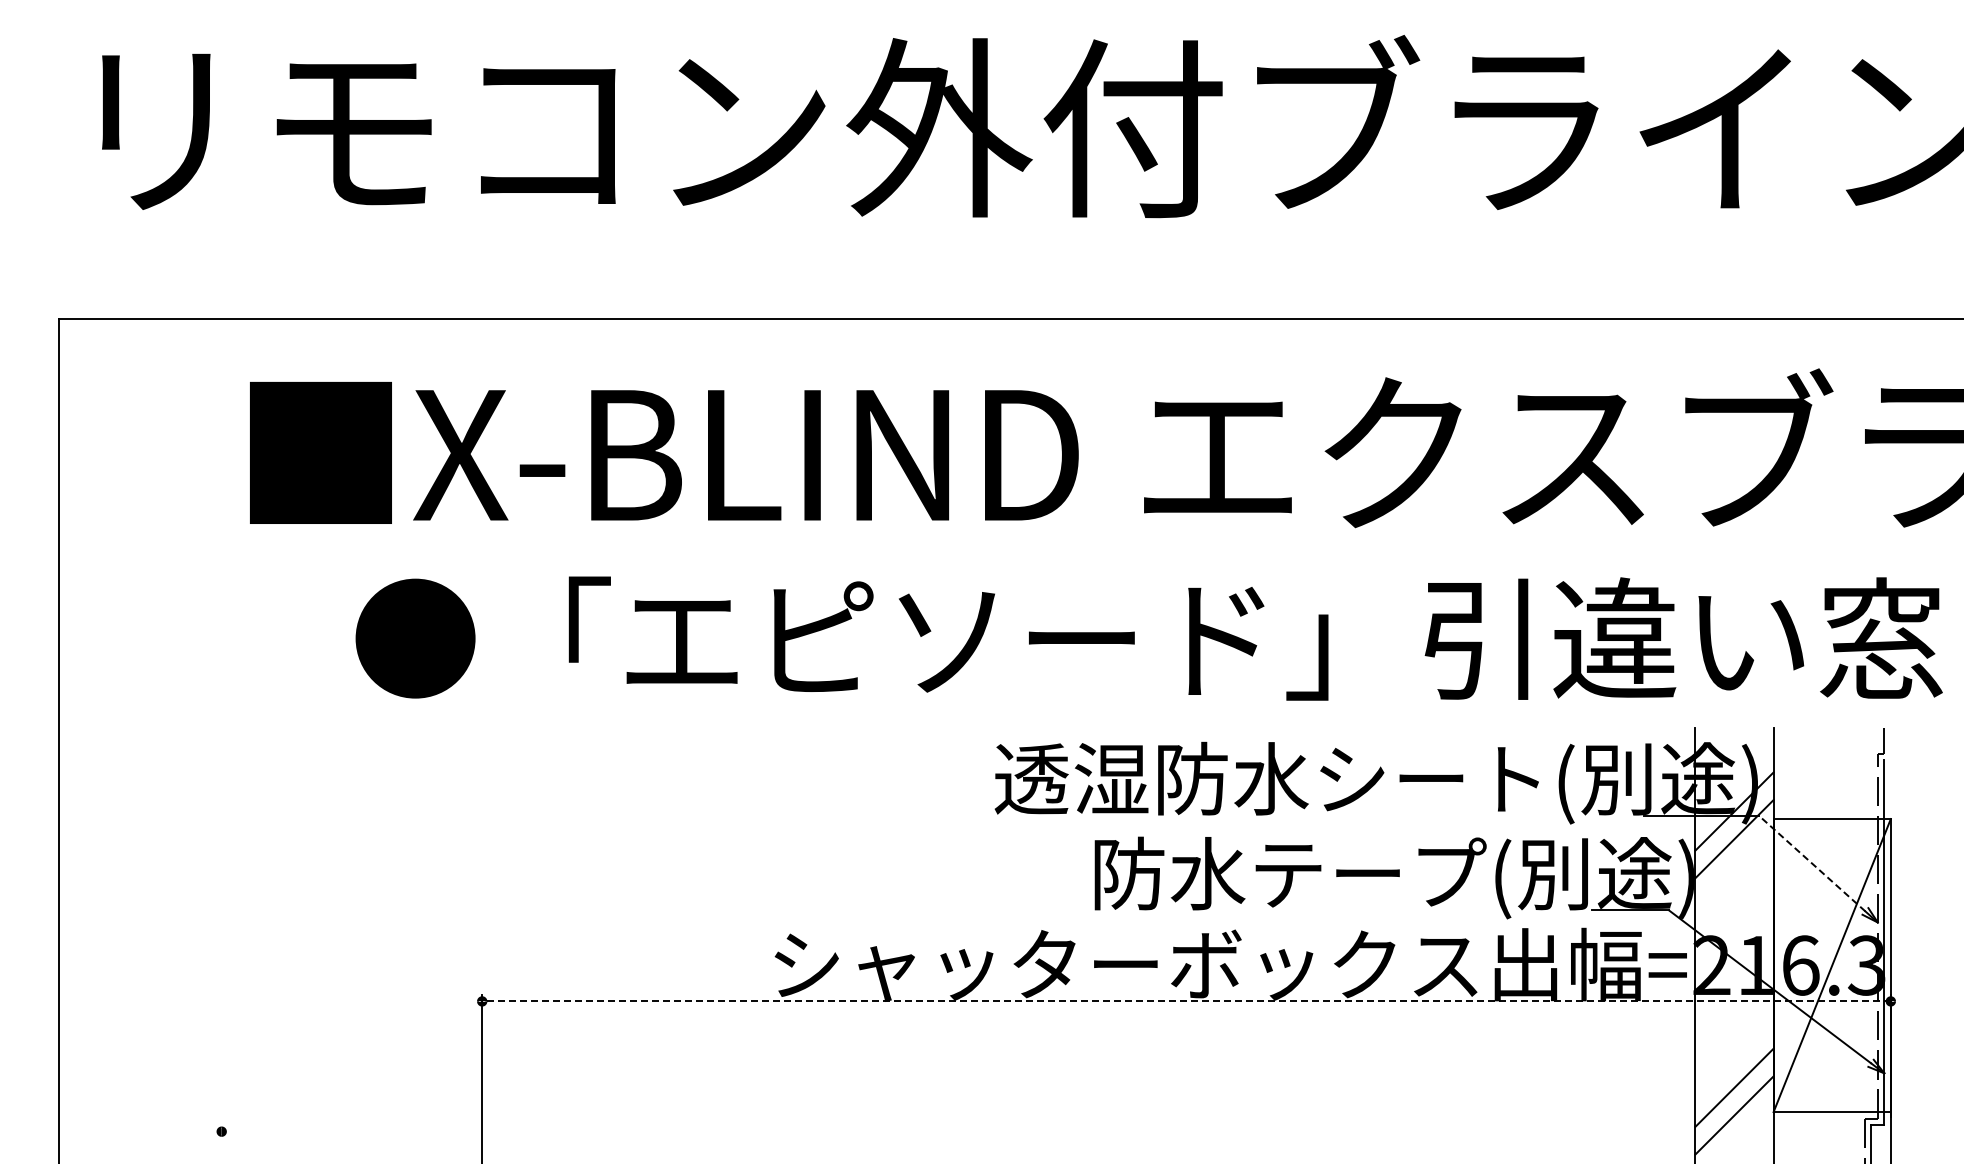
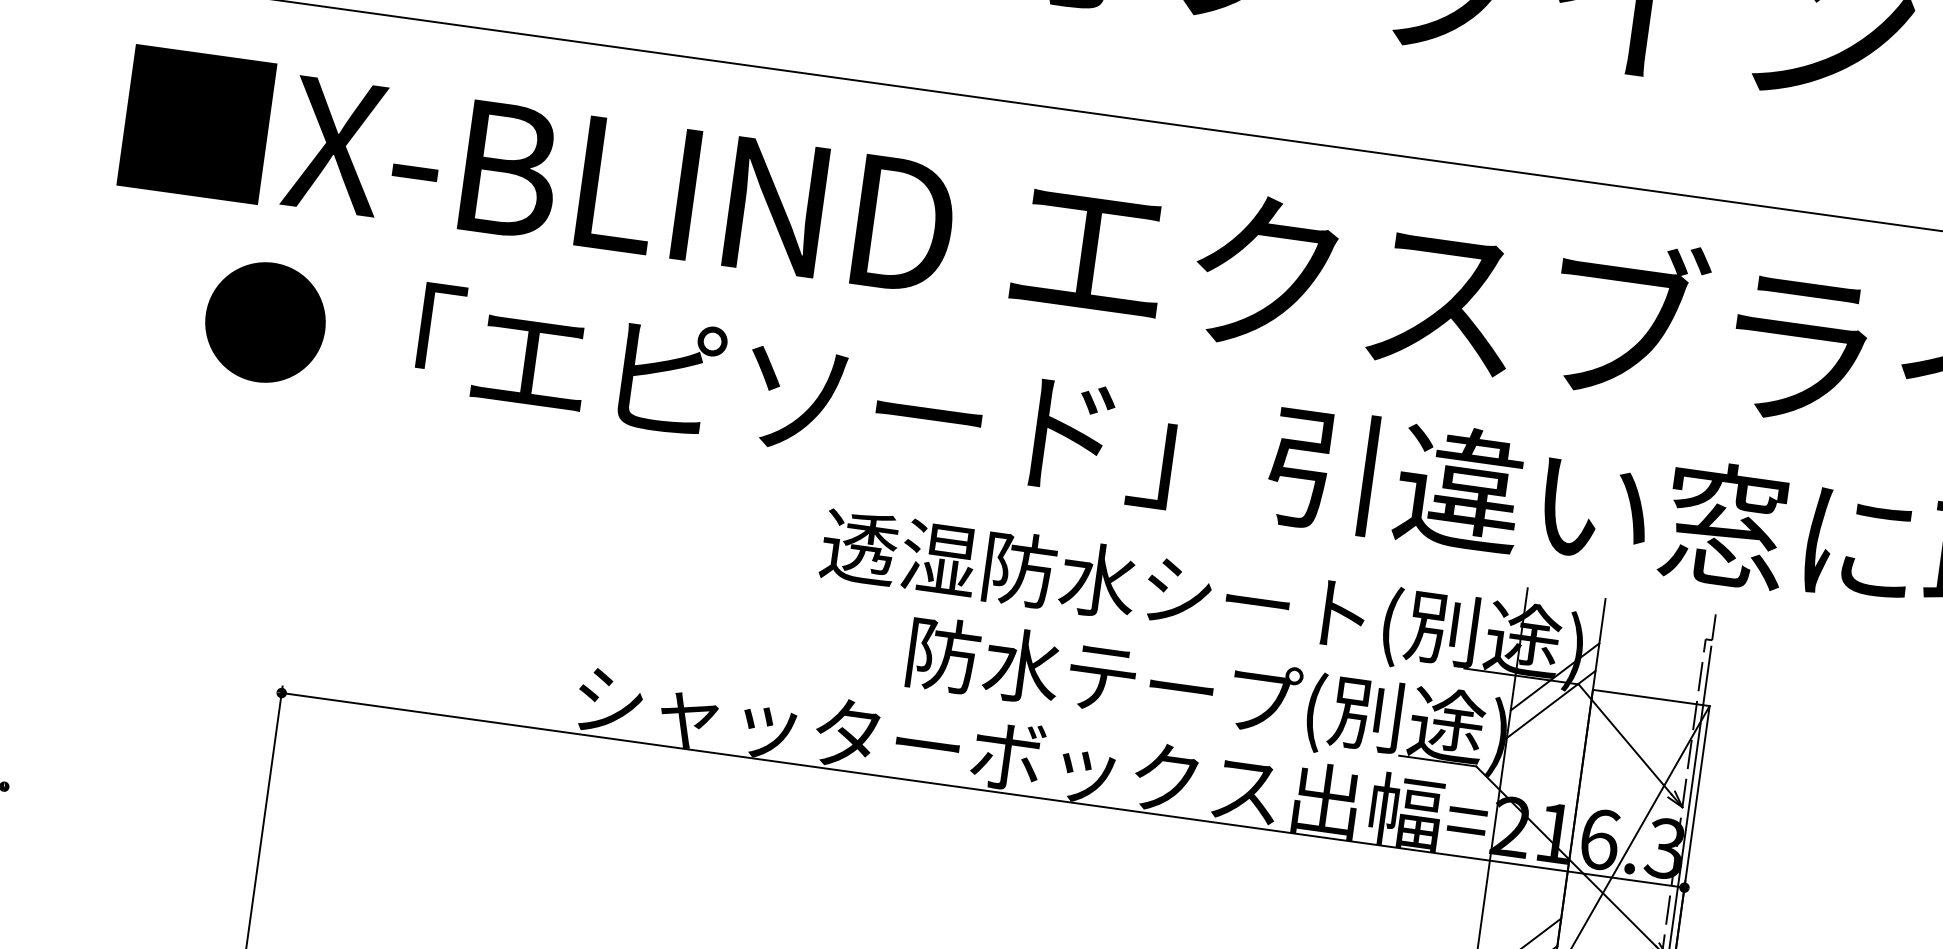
line: (1812, 863) -> (1625, 739), dashed -> solid
line: (1186, 1001) -> (983, 790), dashed -> solid

